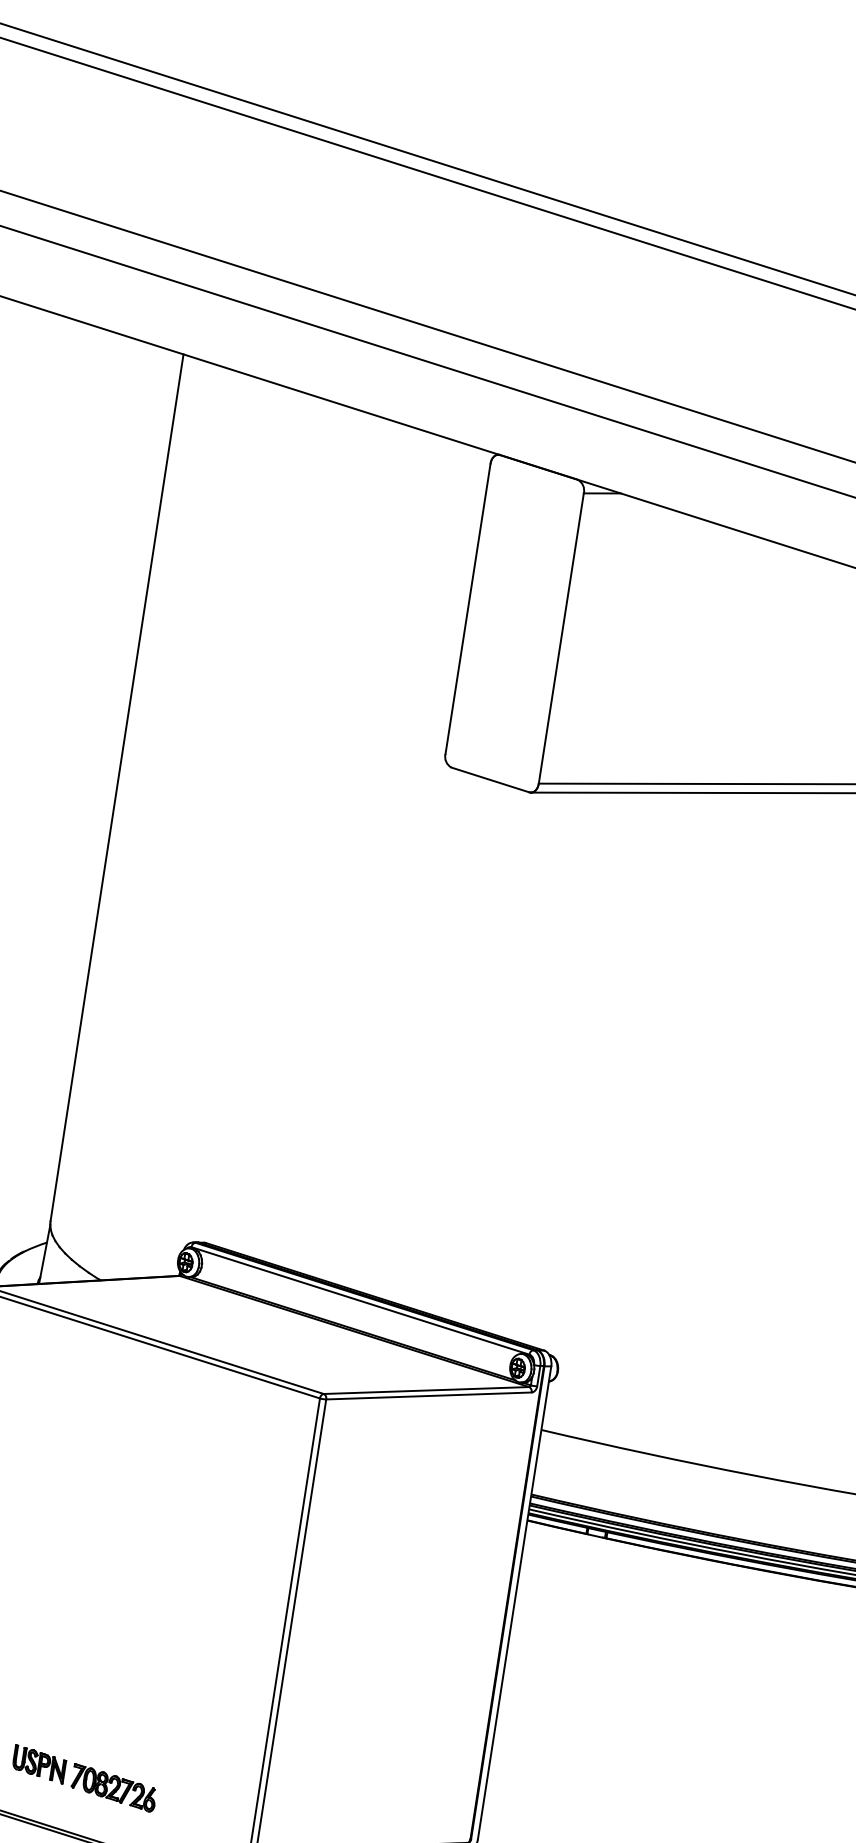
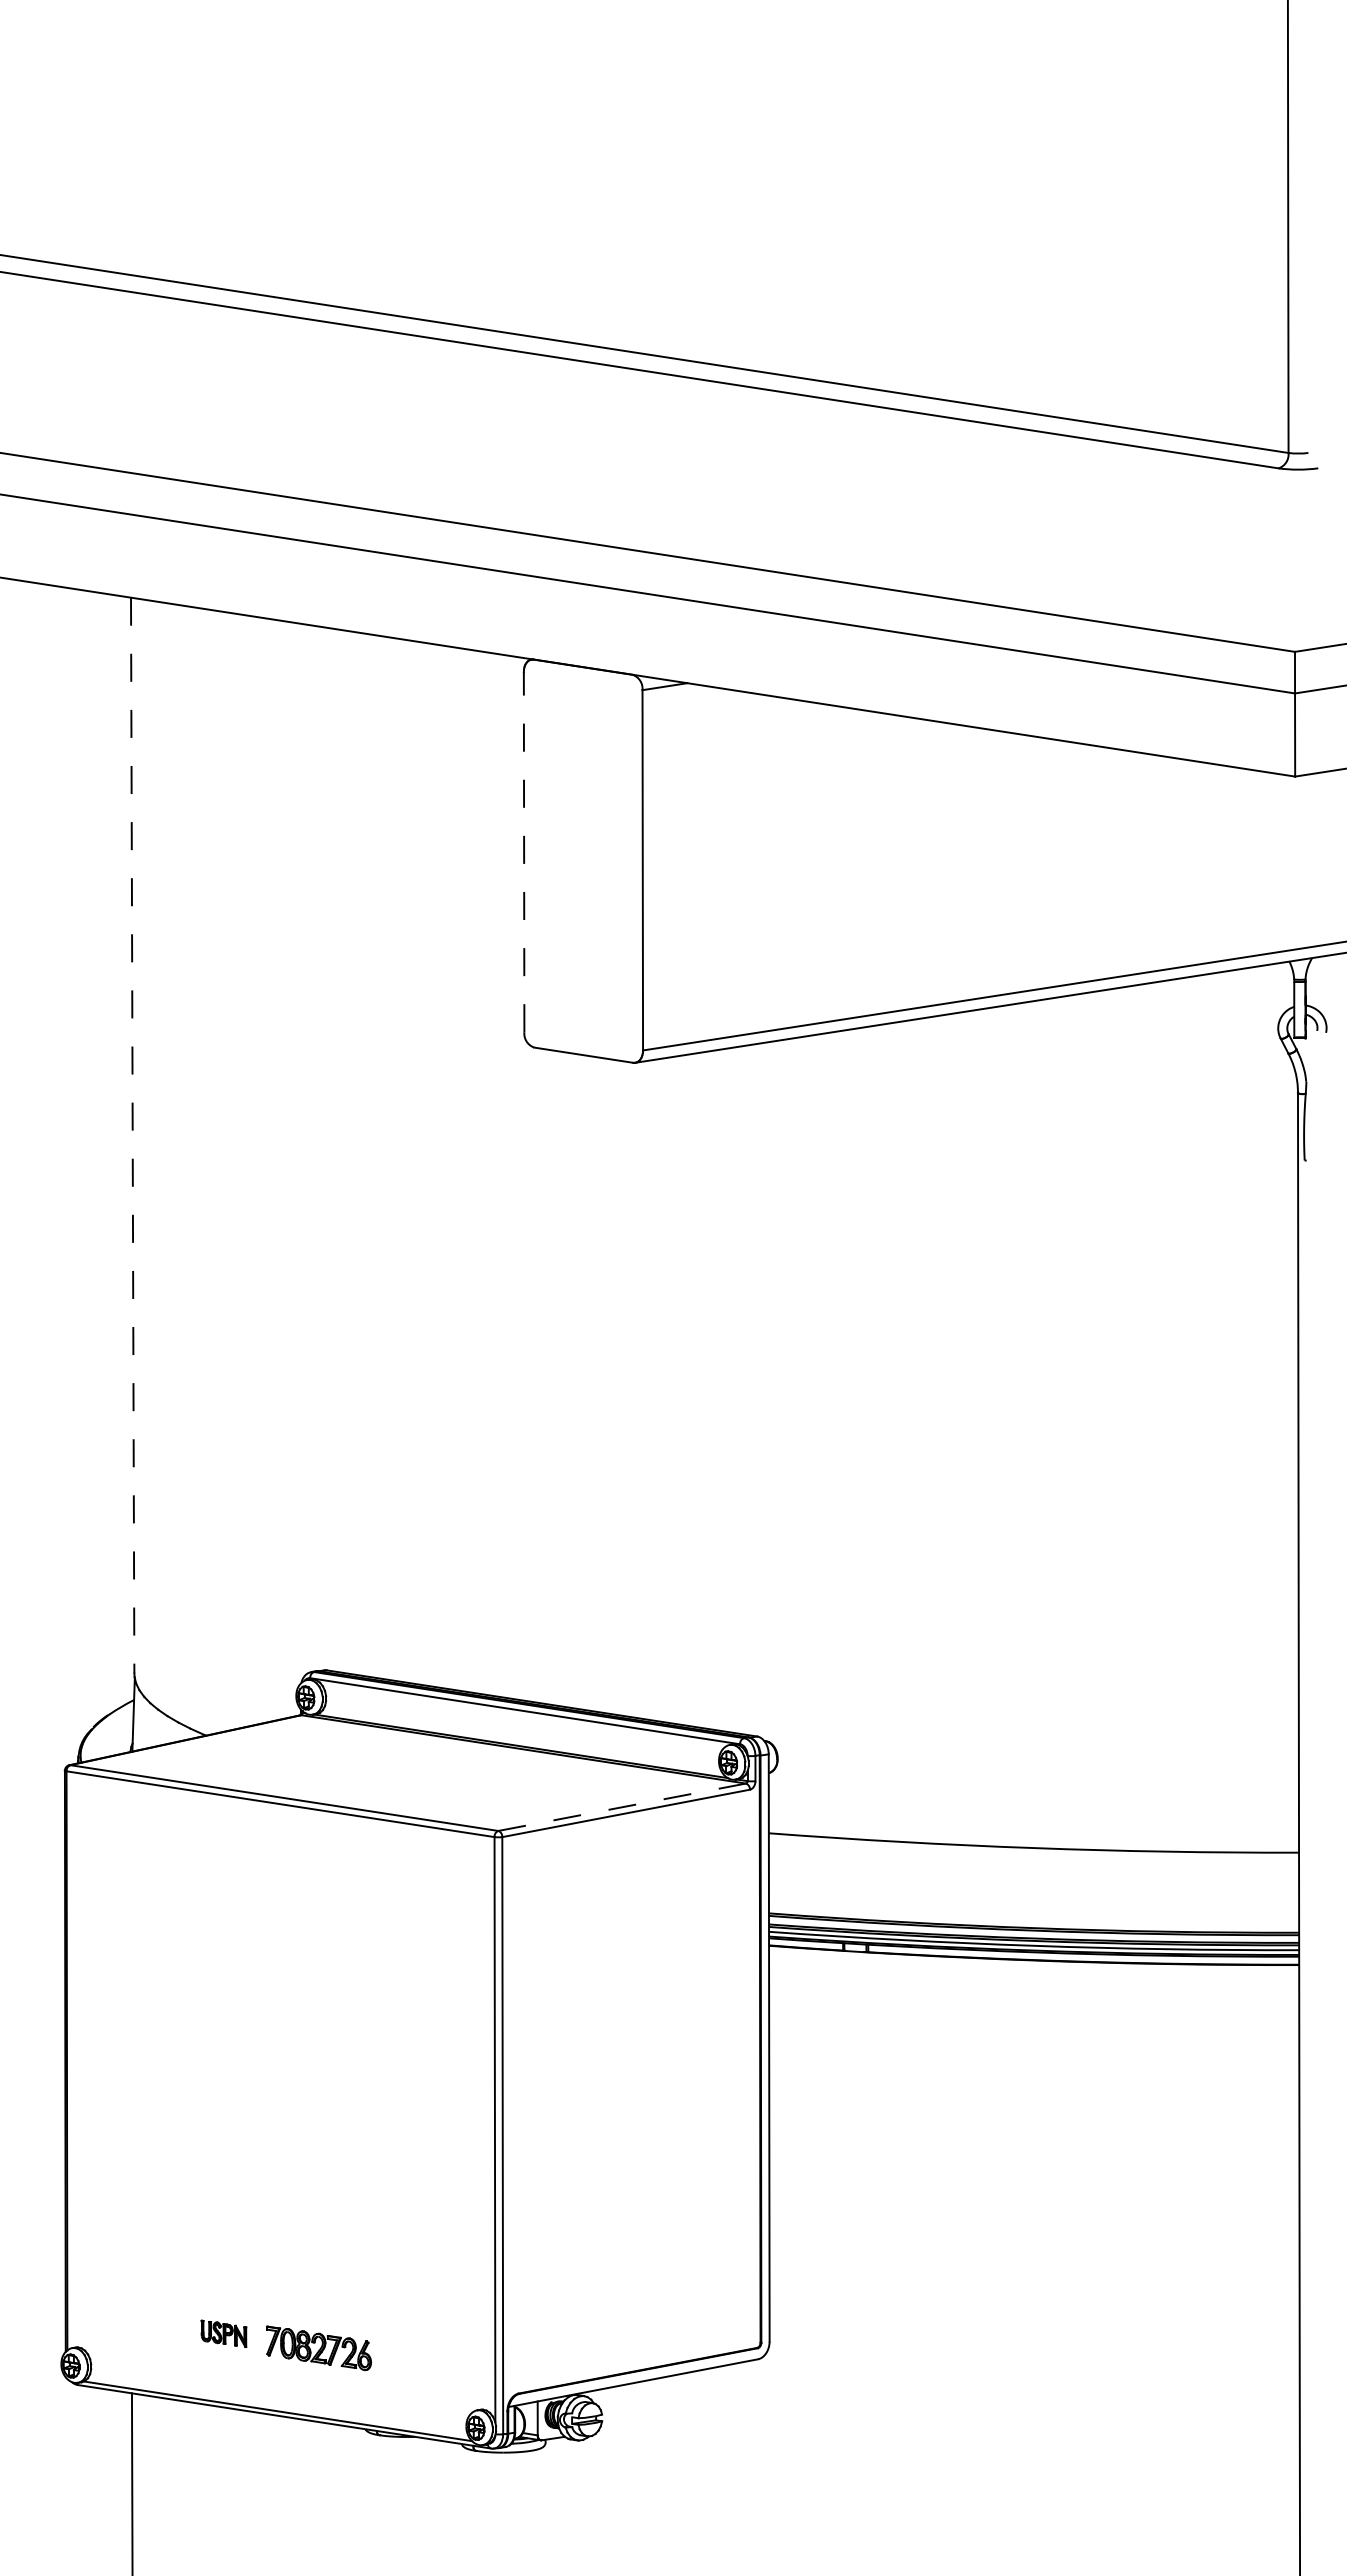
line: (468, 608) -> (524, 851), solid -> dashed
line: (116, 787) -> (132, 1135), solid -> dashed
line: (426, 1390) -> (622, 1807), solid -> dashed
part: (39, 1764) -> (223, 2333), size x0.7

